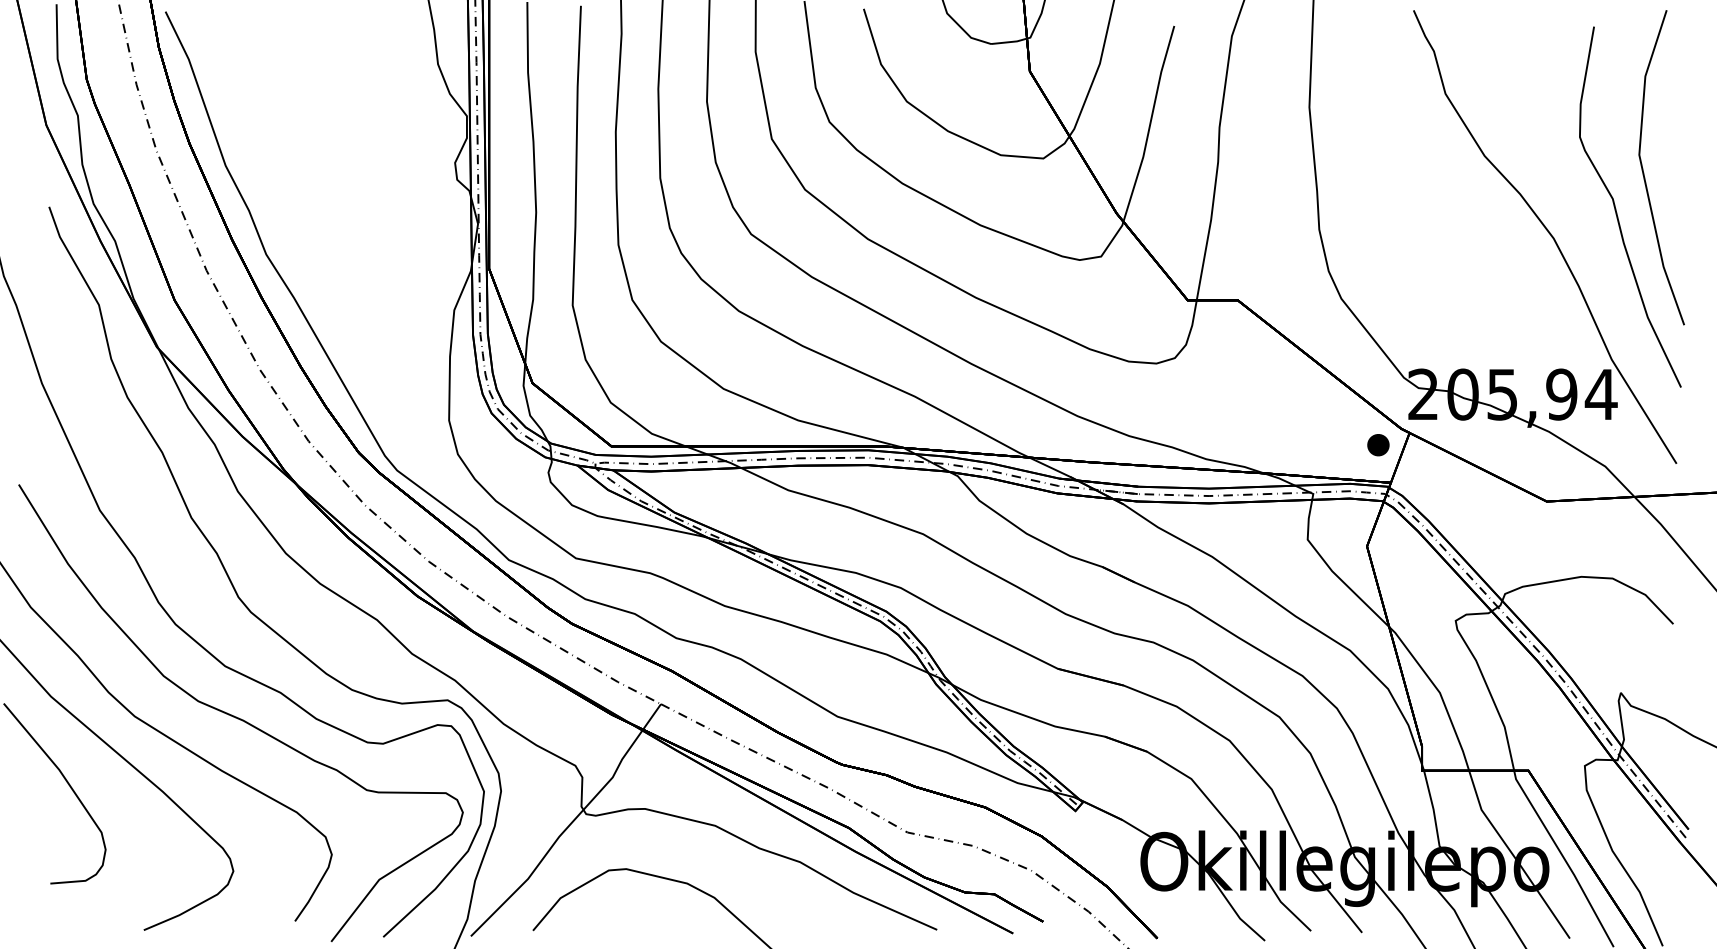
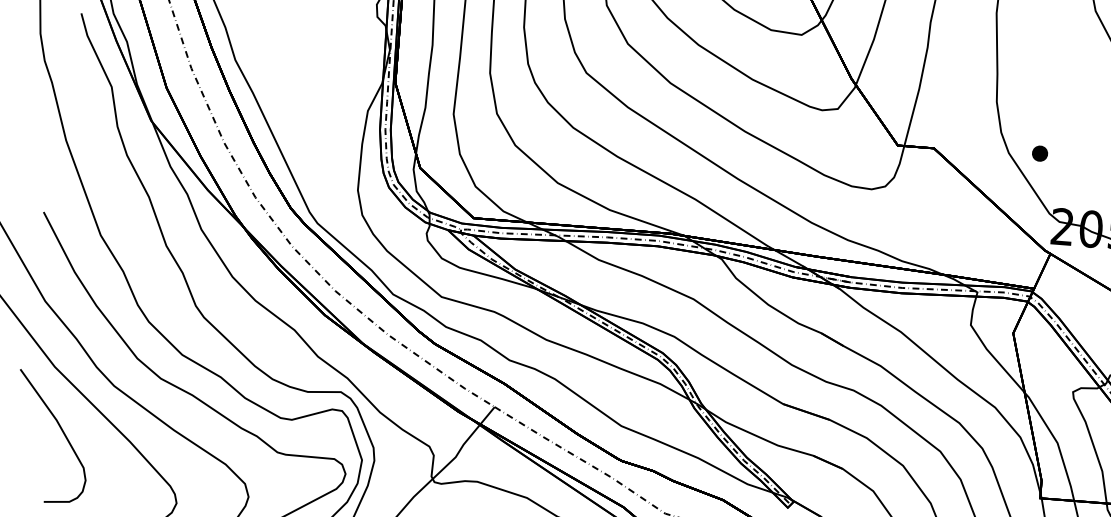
part: (1378, 445) -> (1040, 153), moved

